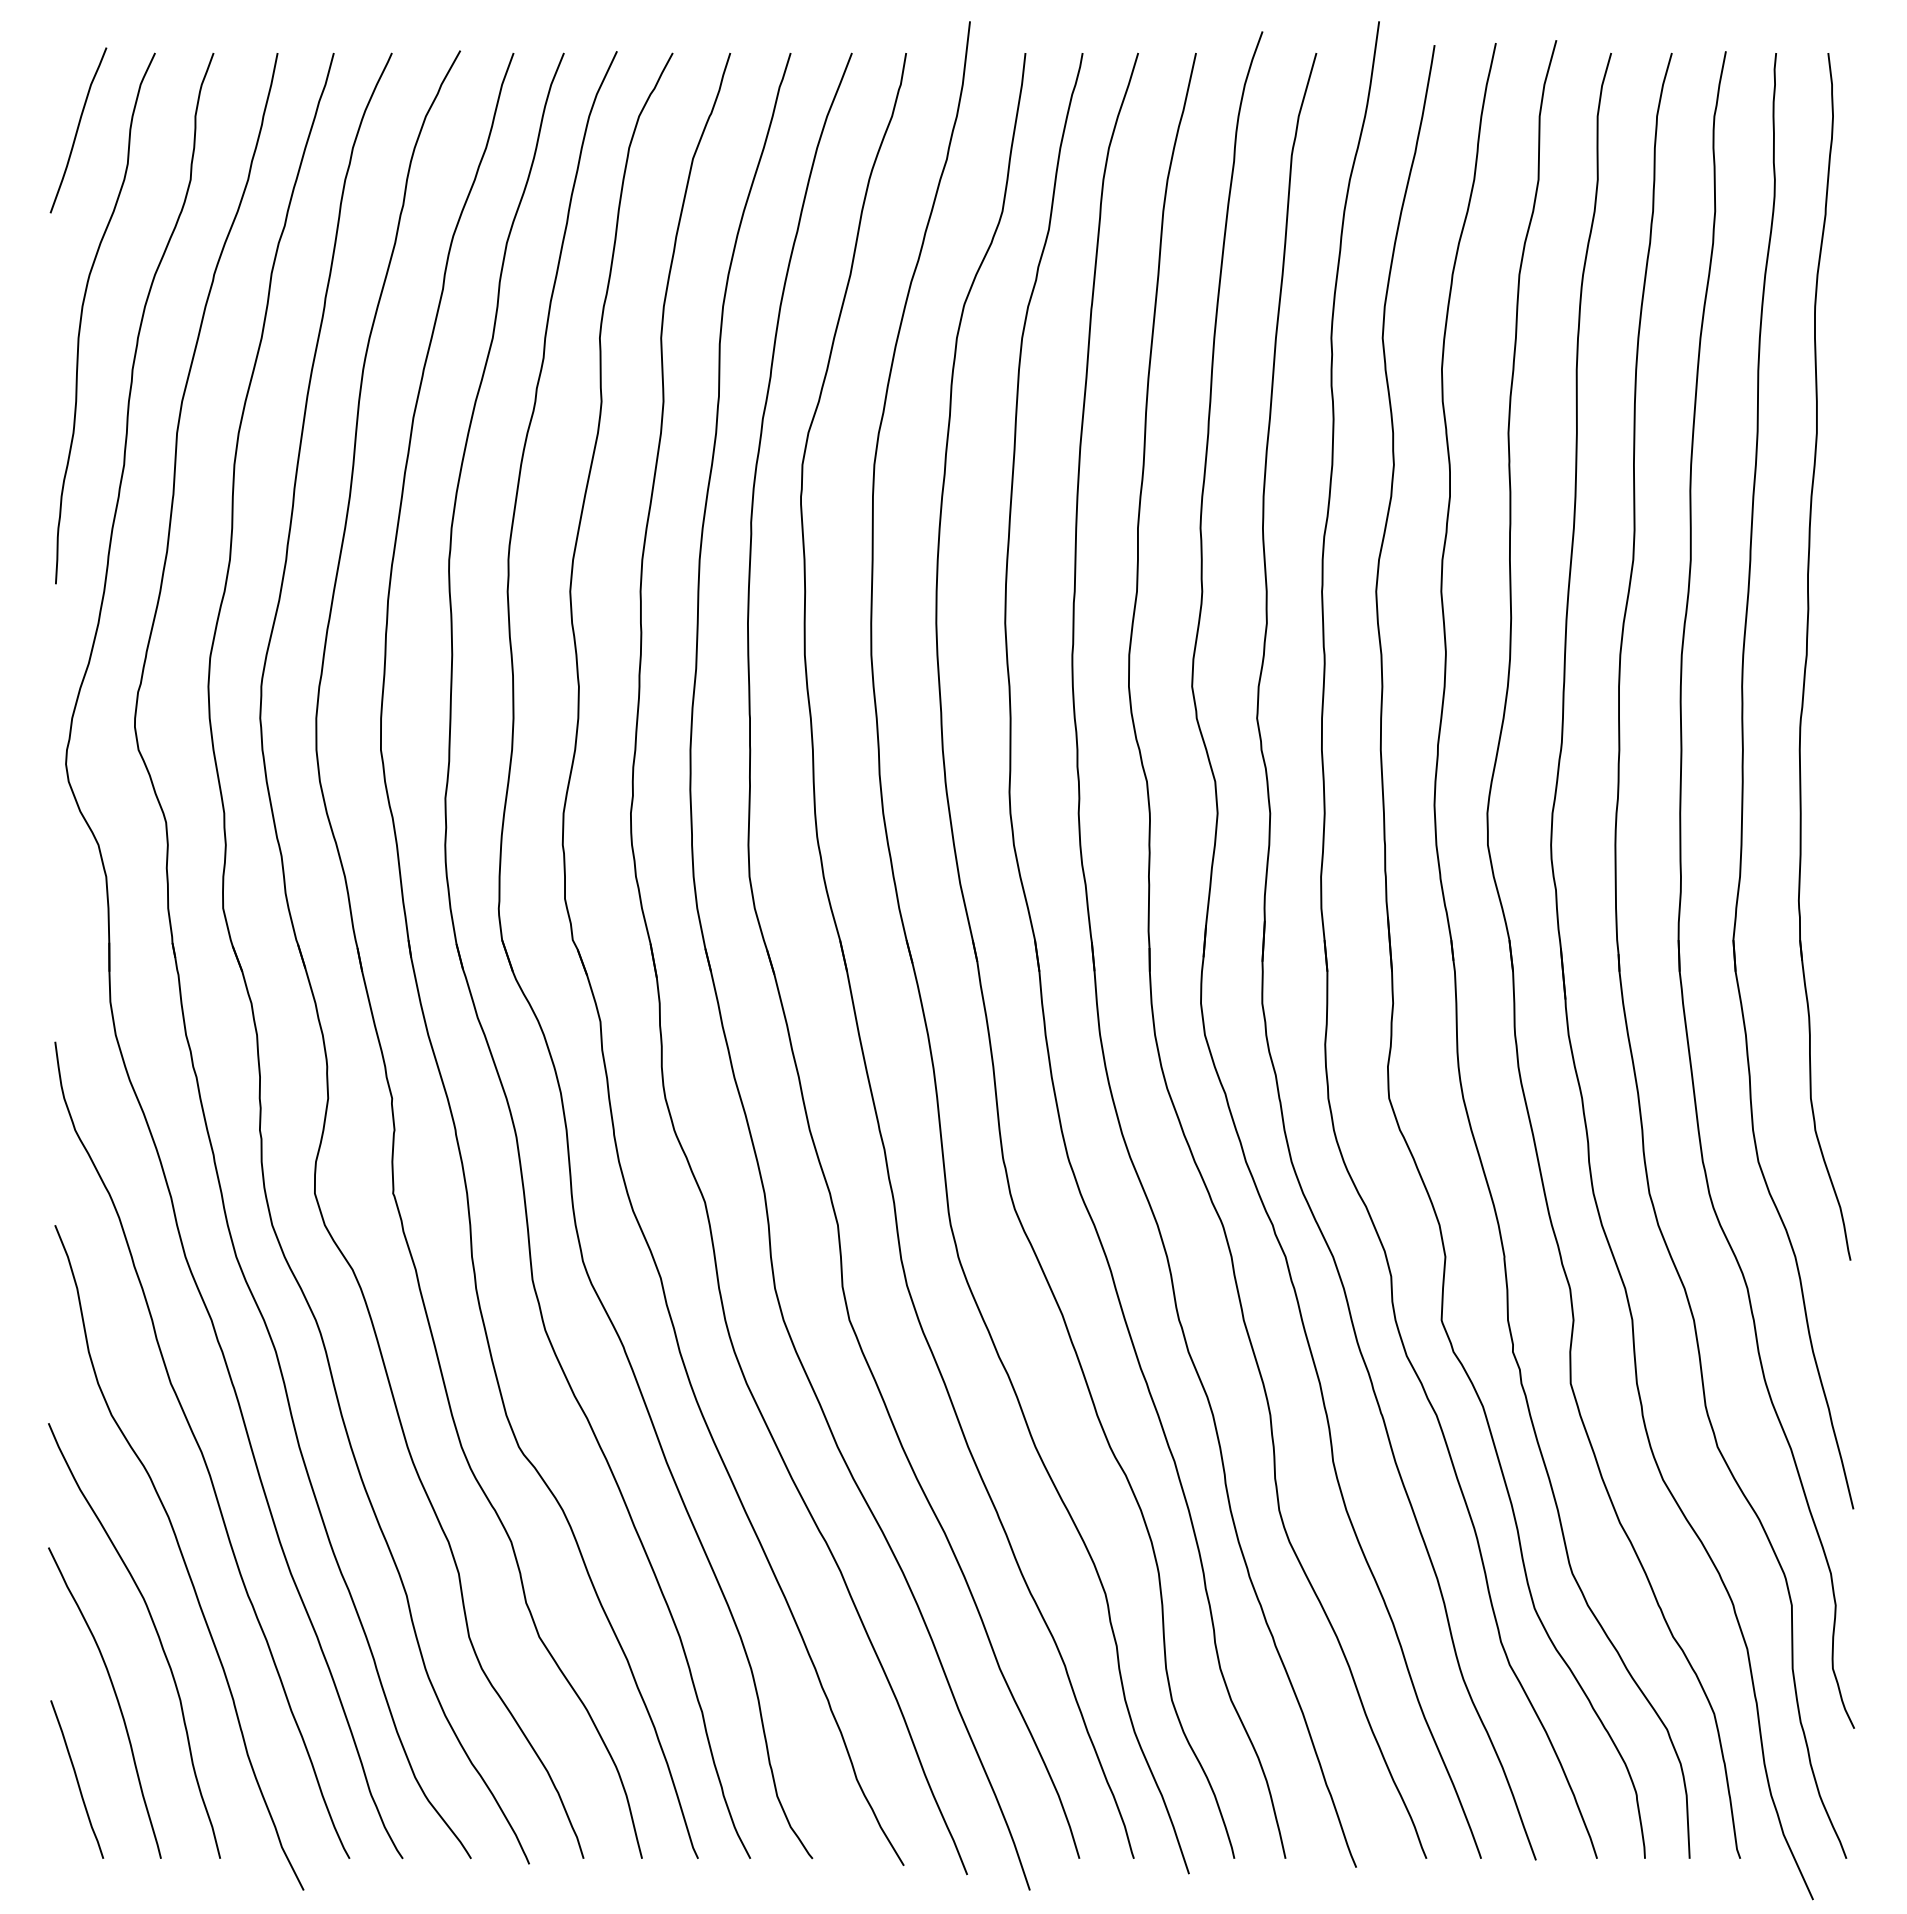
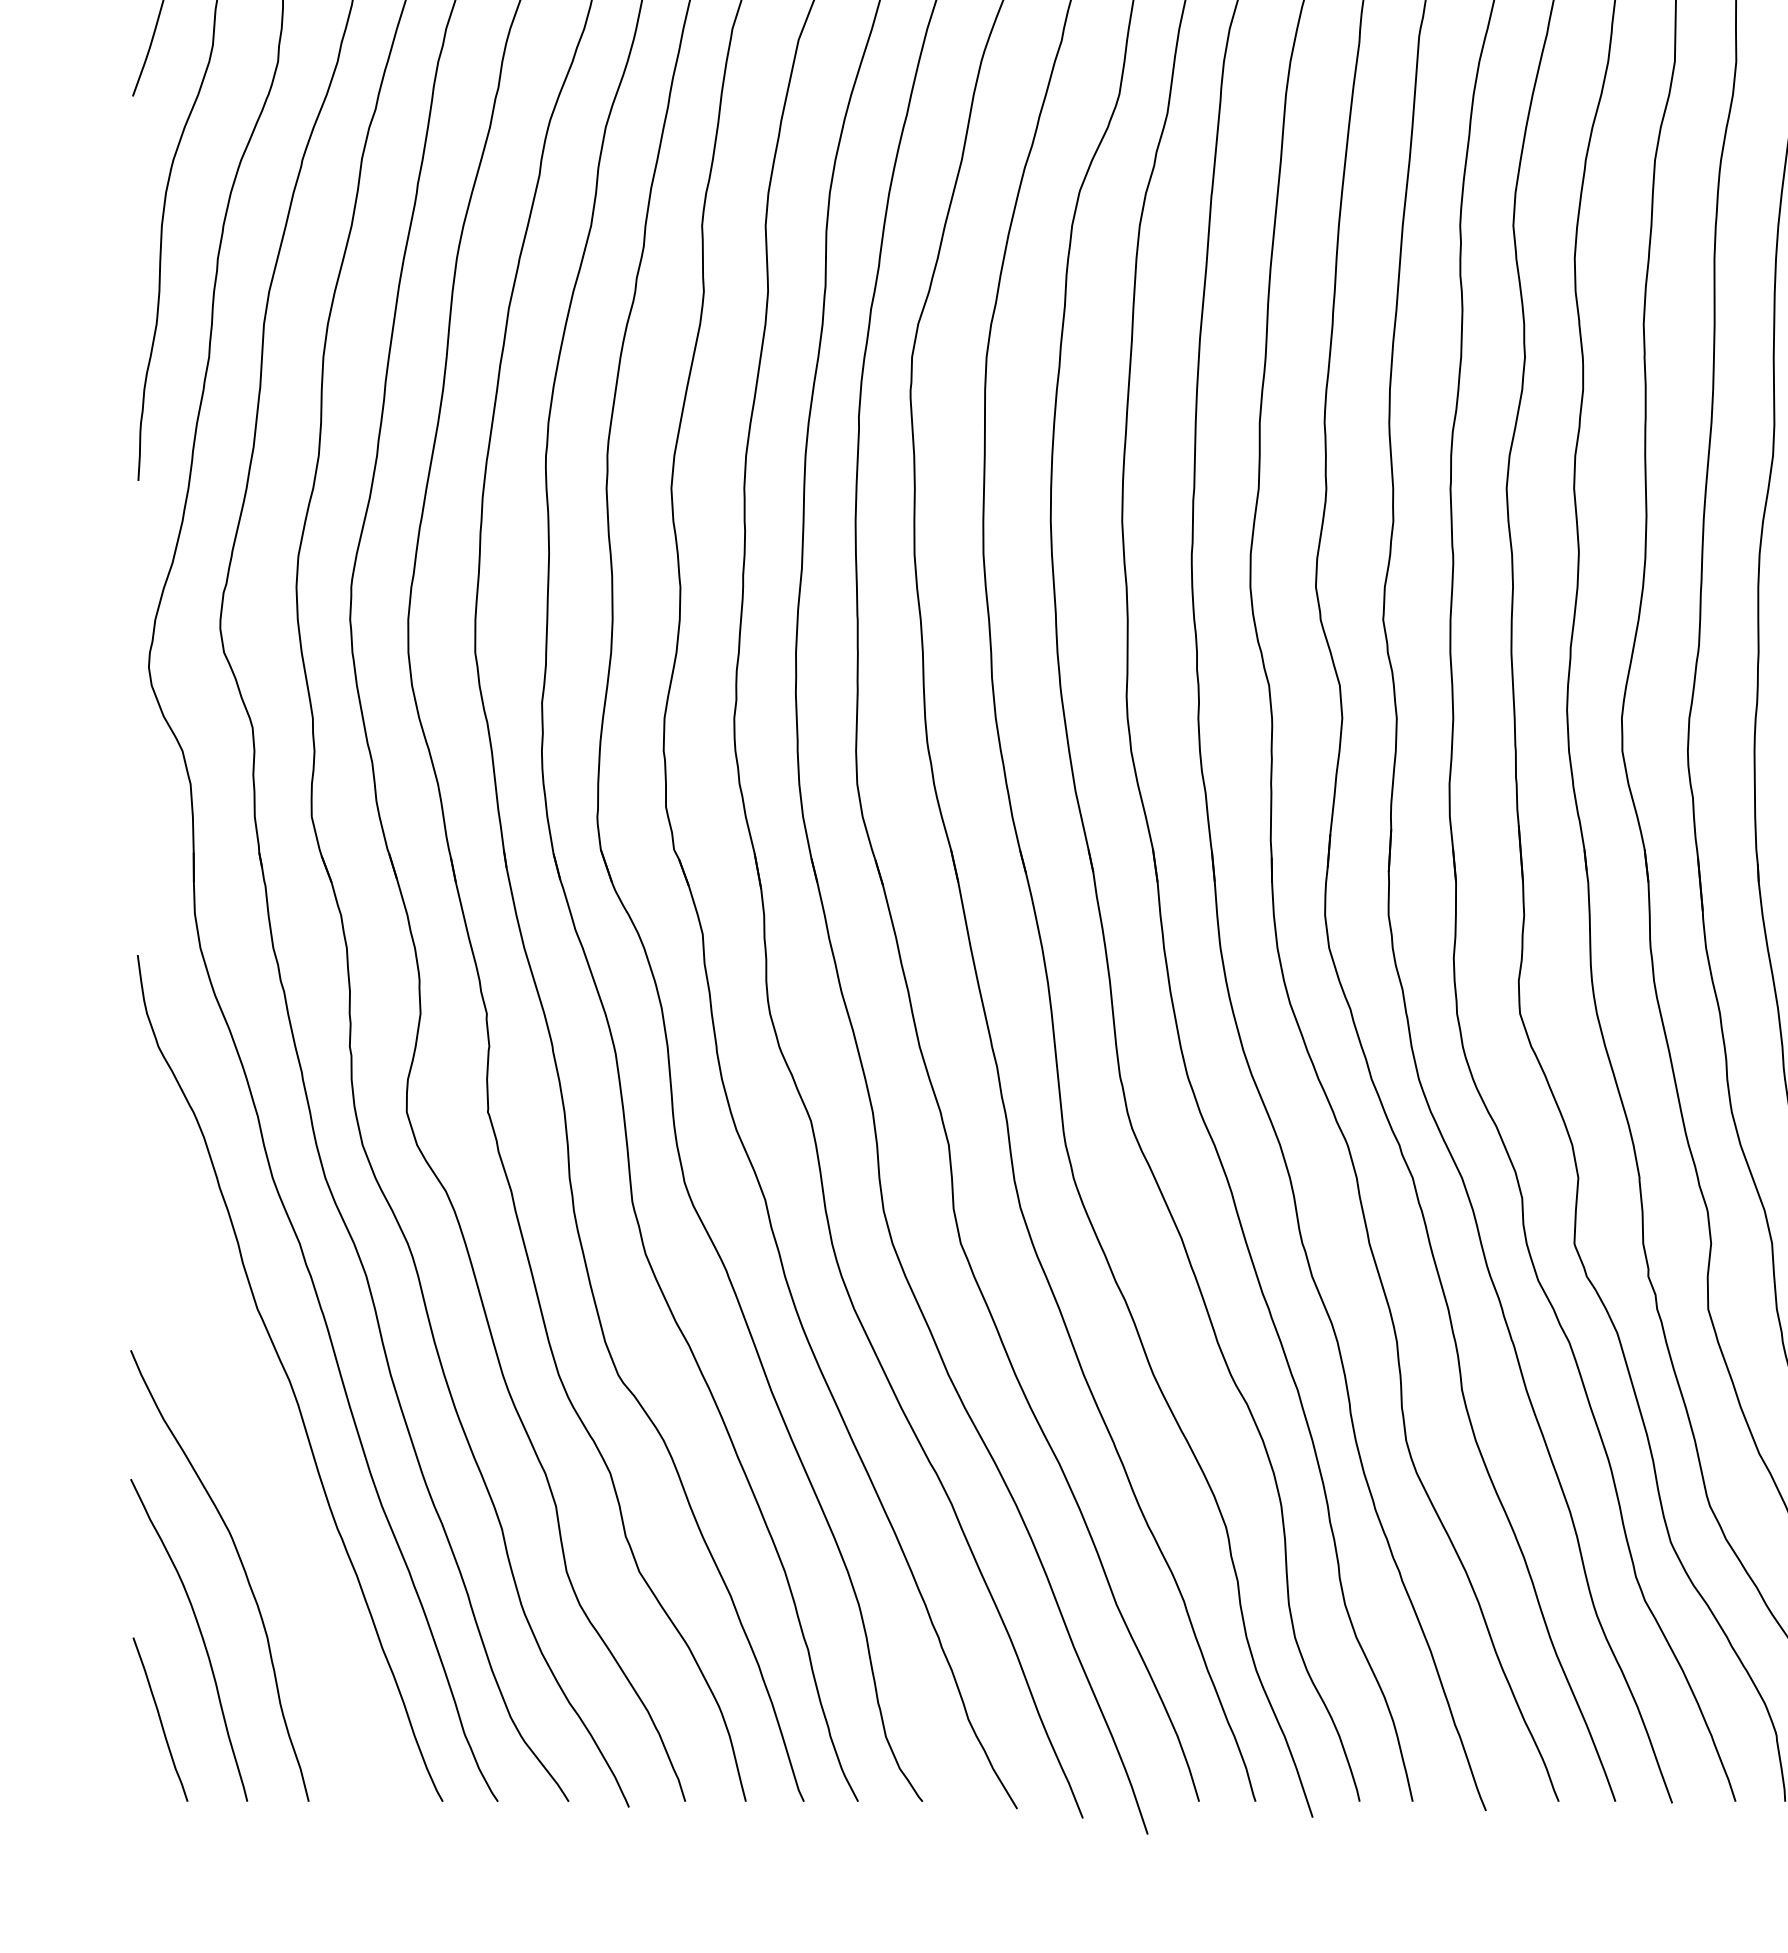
curve: (181, 1556) -> (268, 1488), removed

